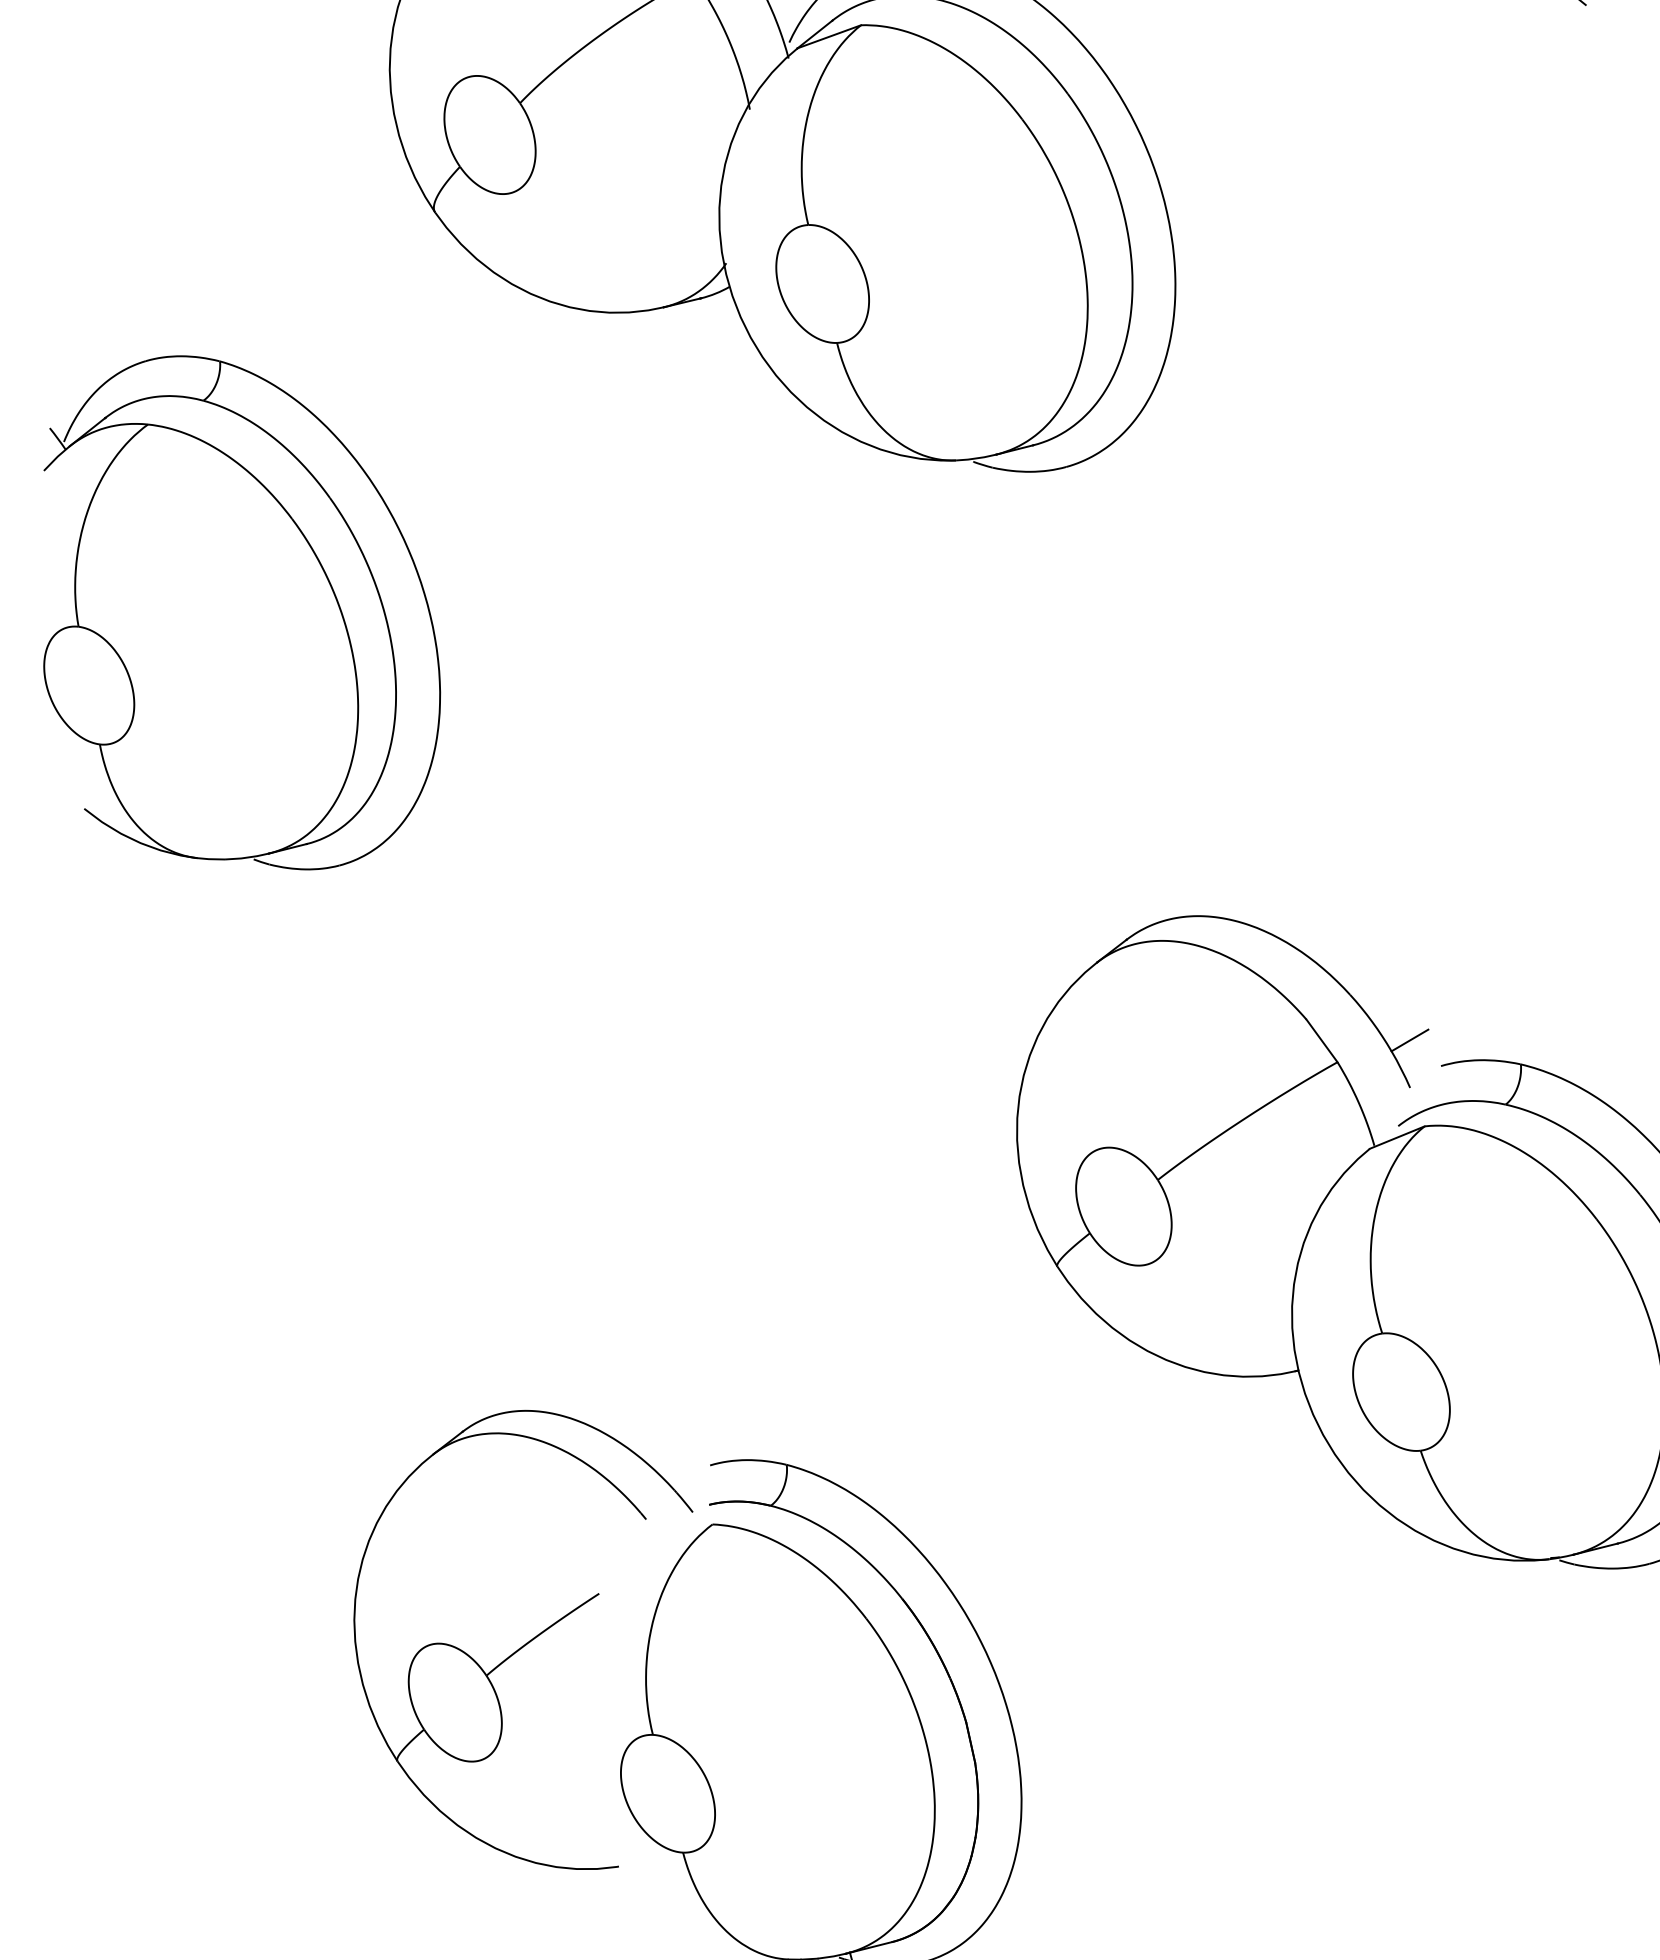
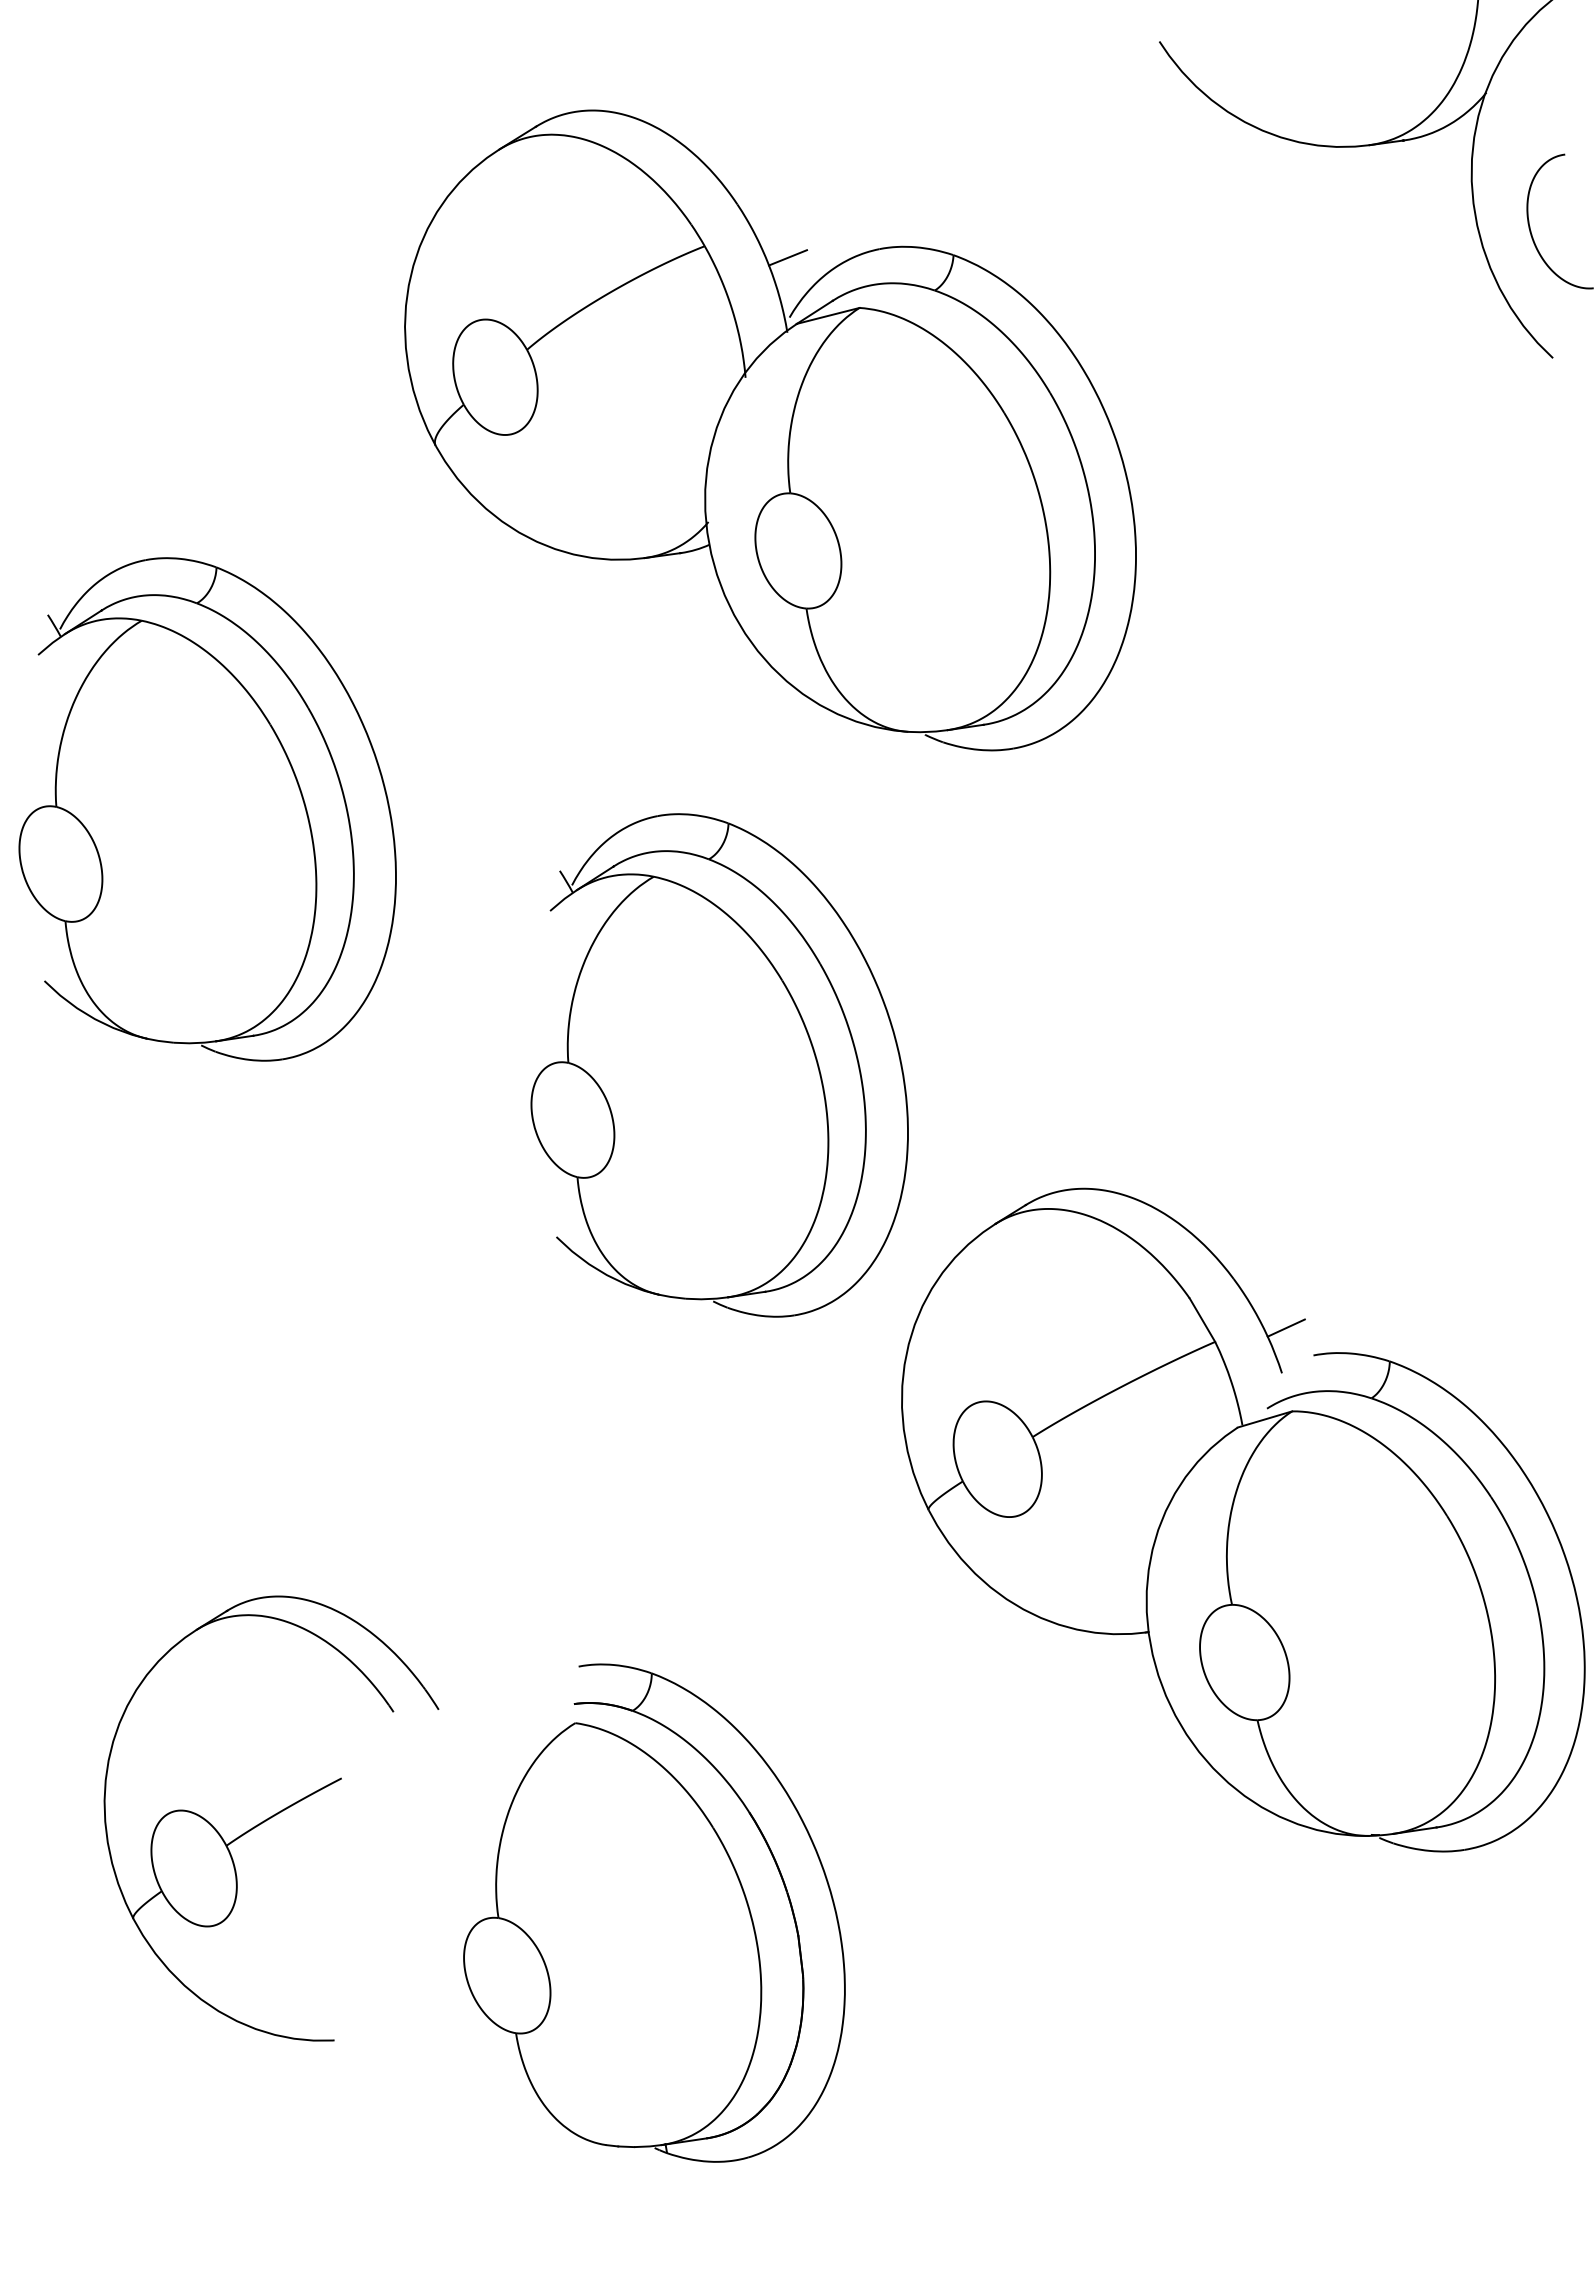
part: (794, 826) -> (719, 1065), added
part: (530, 1642) -> (271, 1818), moved

